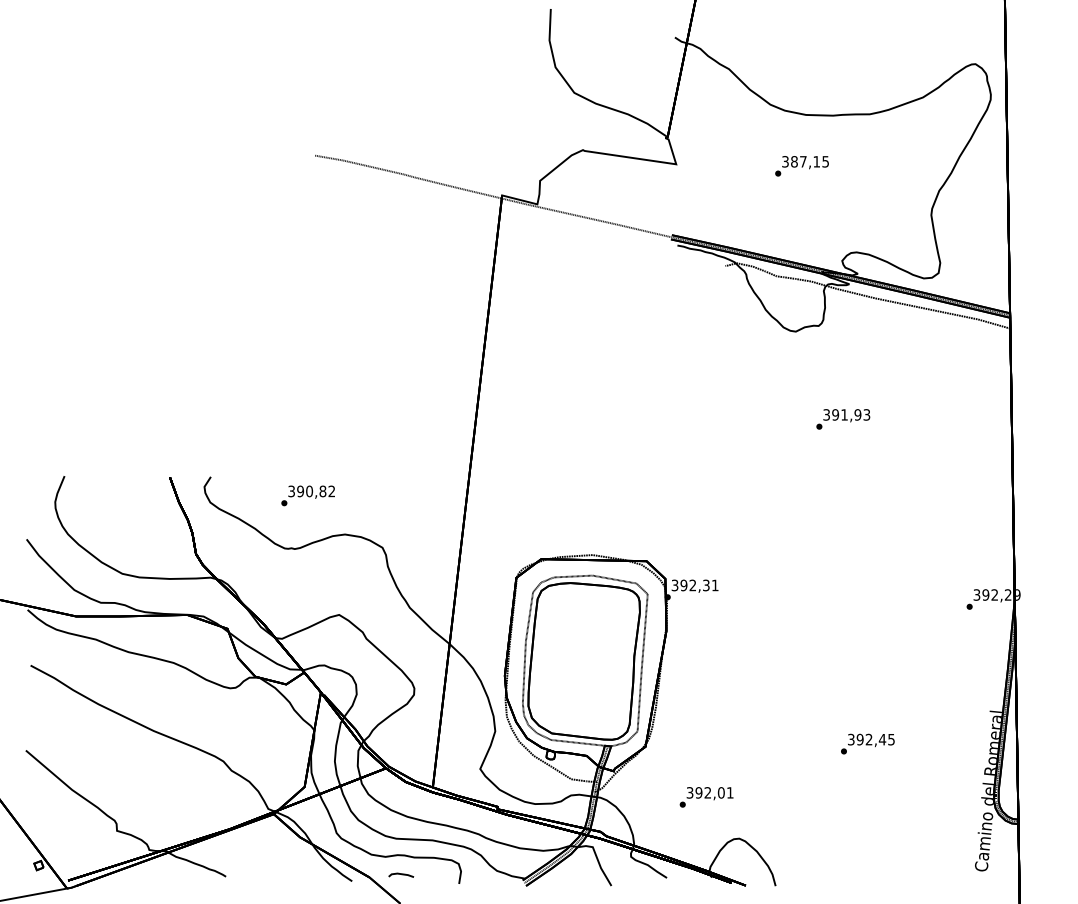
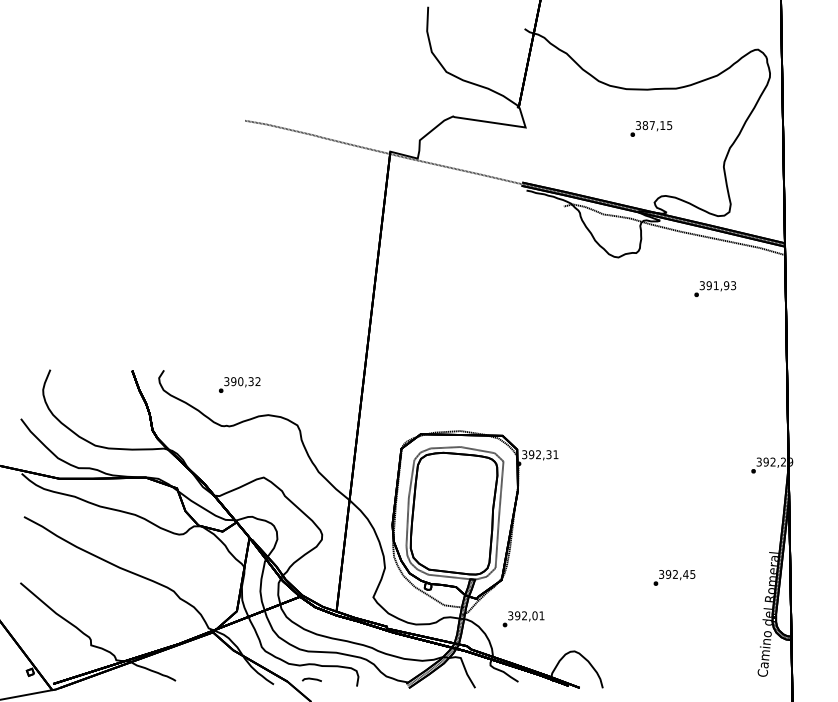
text: (801, 166) -> (650, 129), moved
text: (843, 419) -> (715, 289), moved
text: (322, 491) -> (250, 381), 390,82 -> 390,32
text: (706, 797) -> (523, 619), moved

